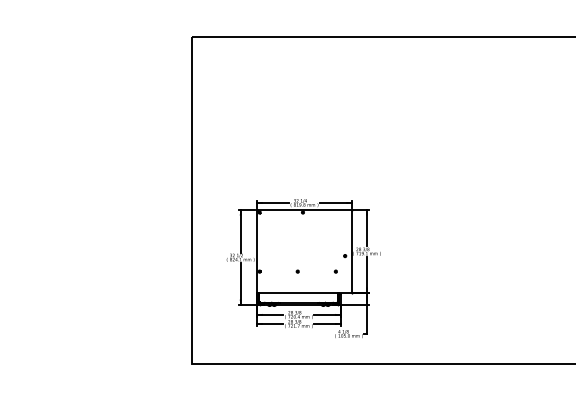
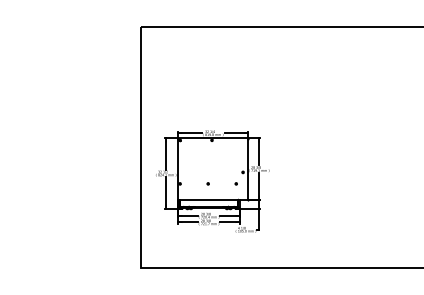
part: (303, 268) -> (212, 181), moved

